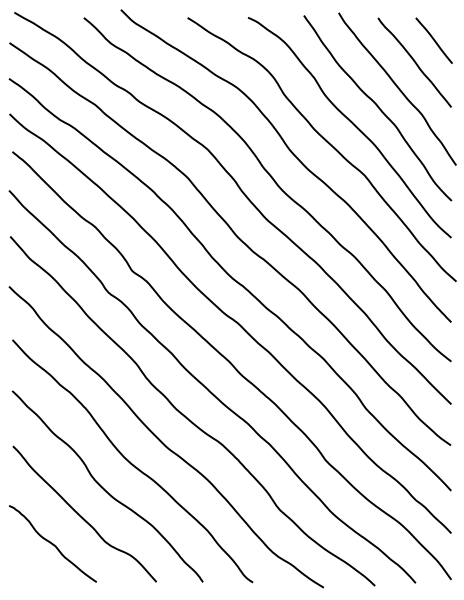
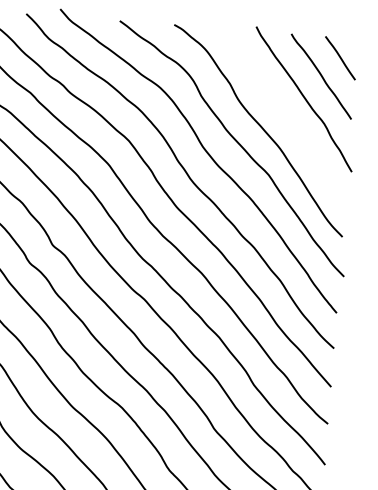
curve: (377, 107) -> (284, 114), removed

